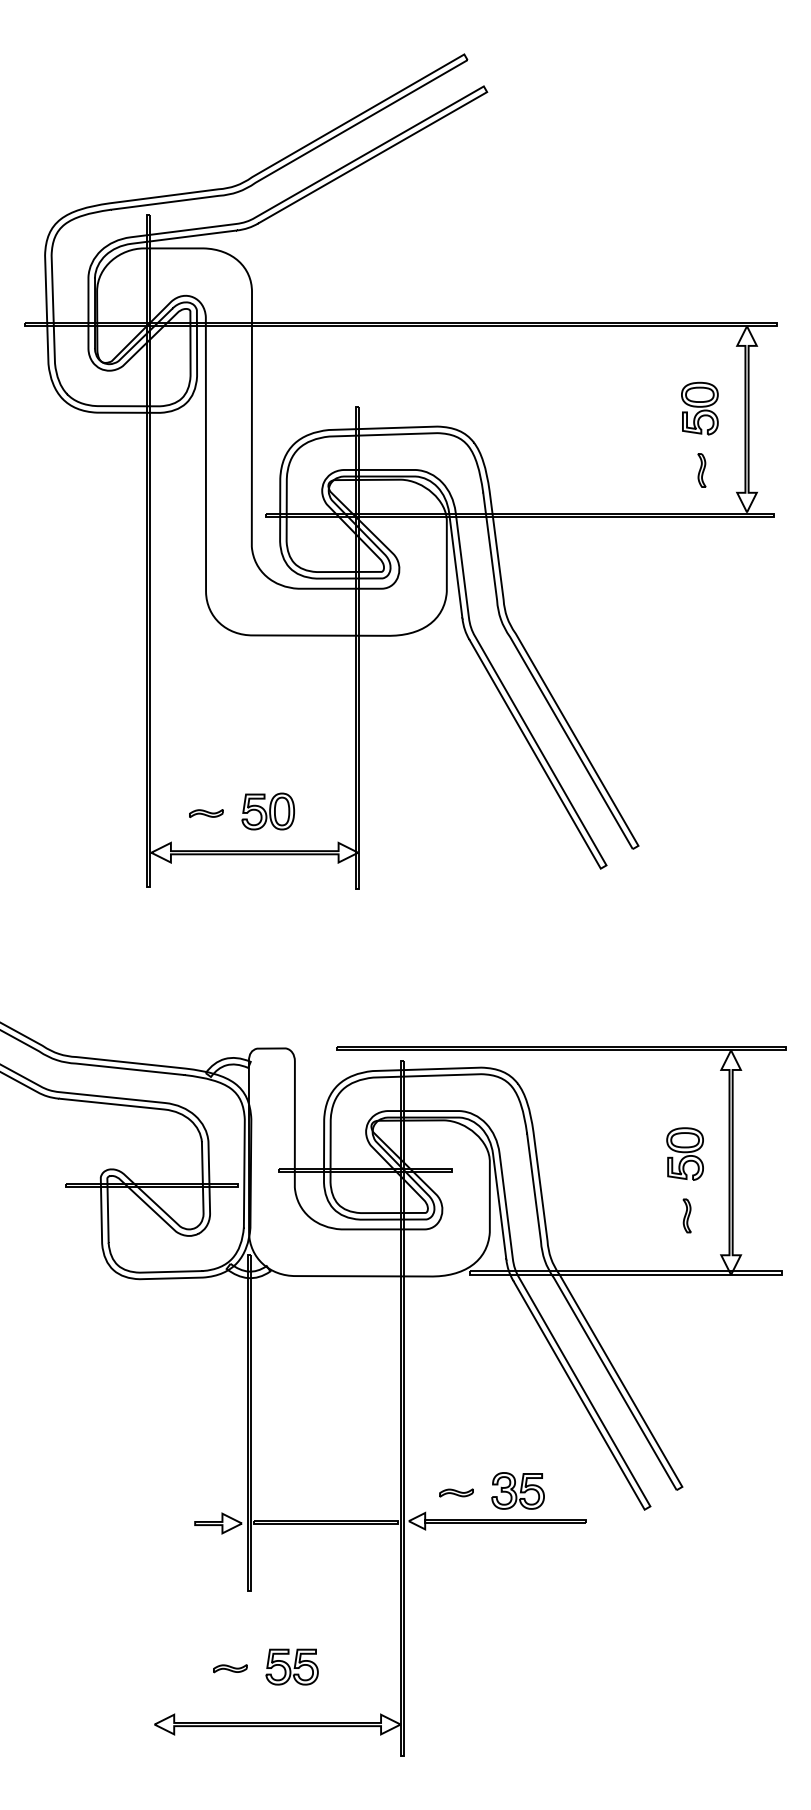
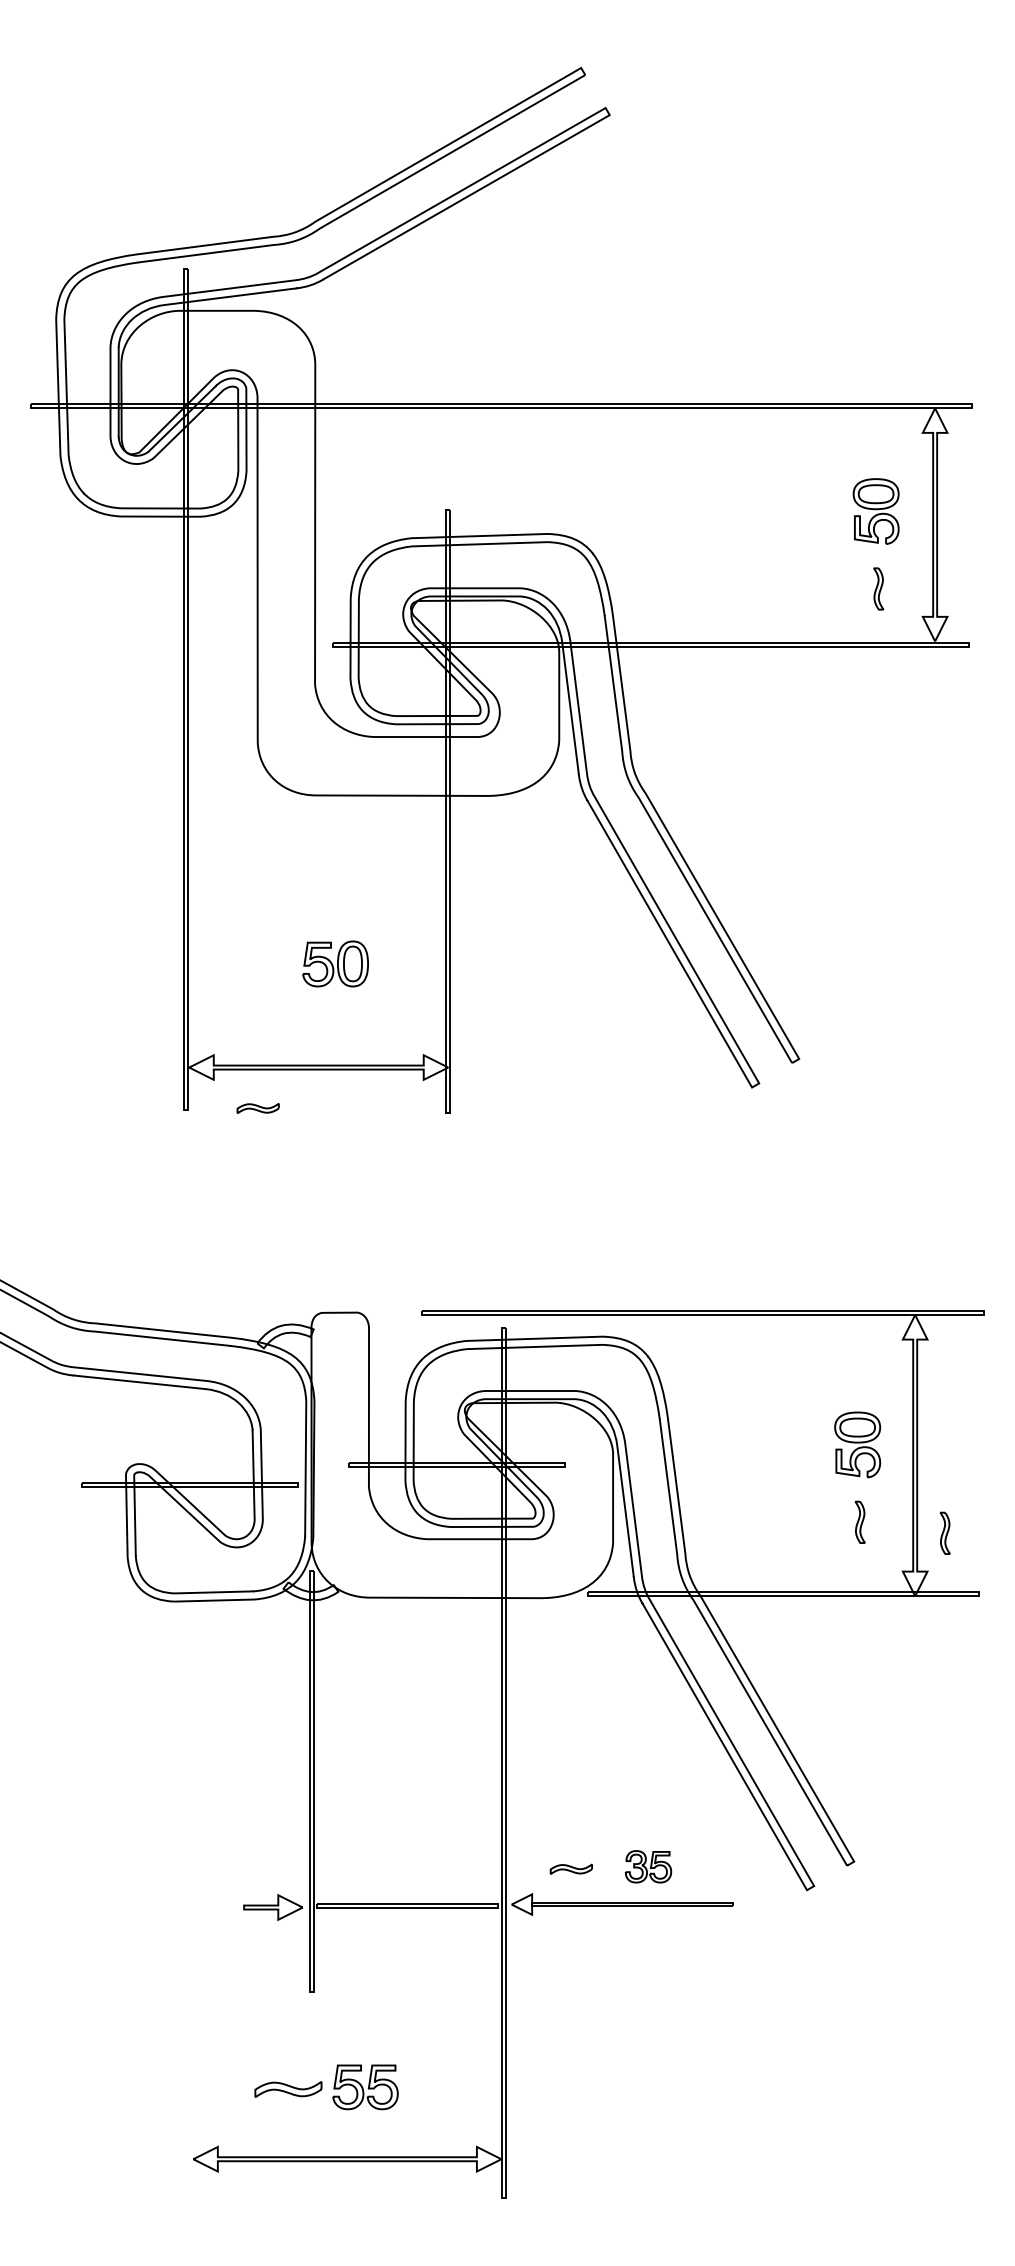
part: (268, 811) -> (335, 963), moved
part: (205, 813) -> (257, 1108), moved
part: (754, 1224) -> (944, 1532), added
part: (518, 1490) -> (648, 1866), size x0.7
part: (229, 1668) -> (287, 2088), size x1.6

